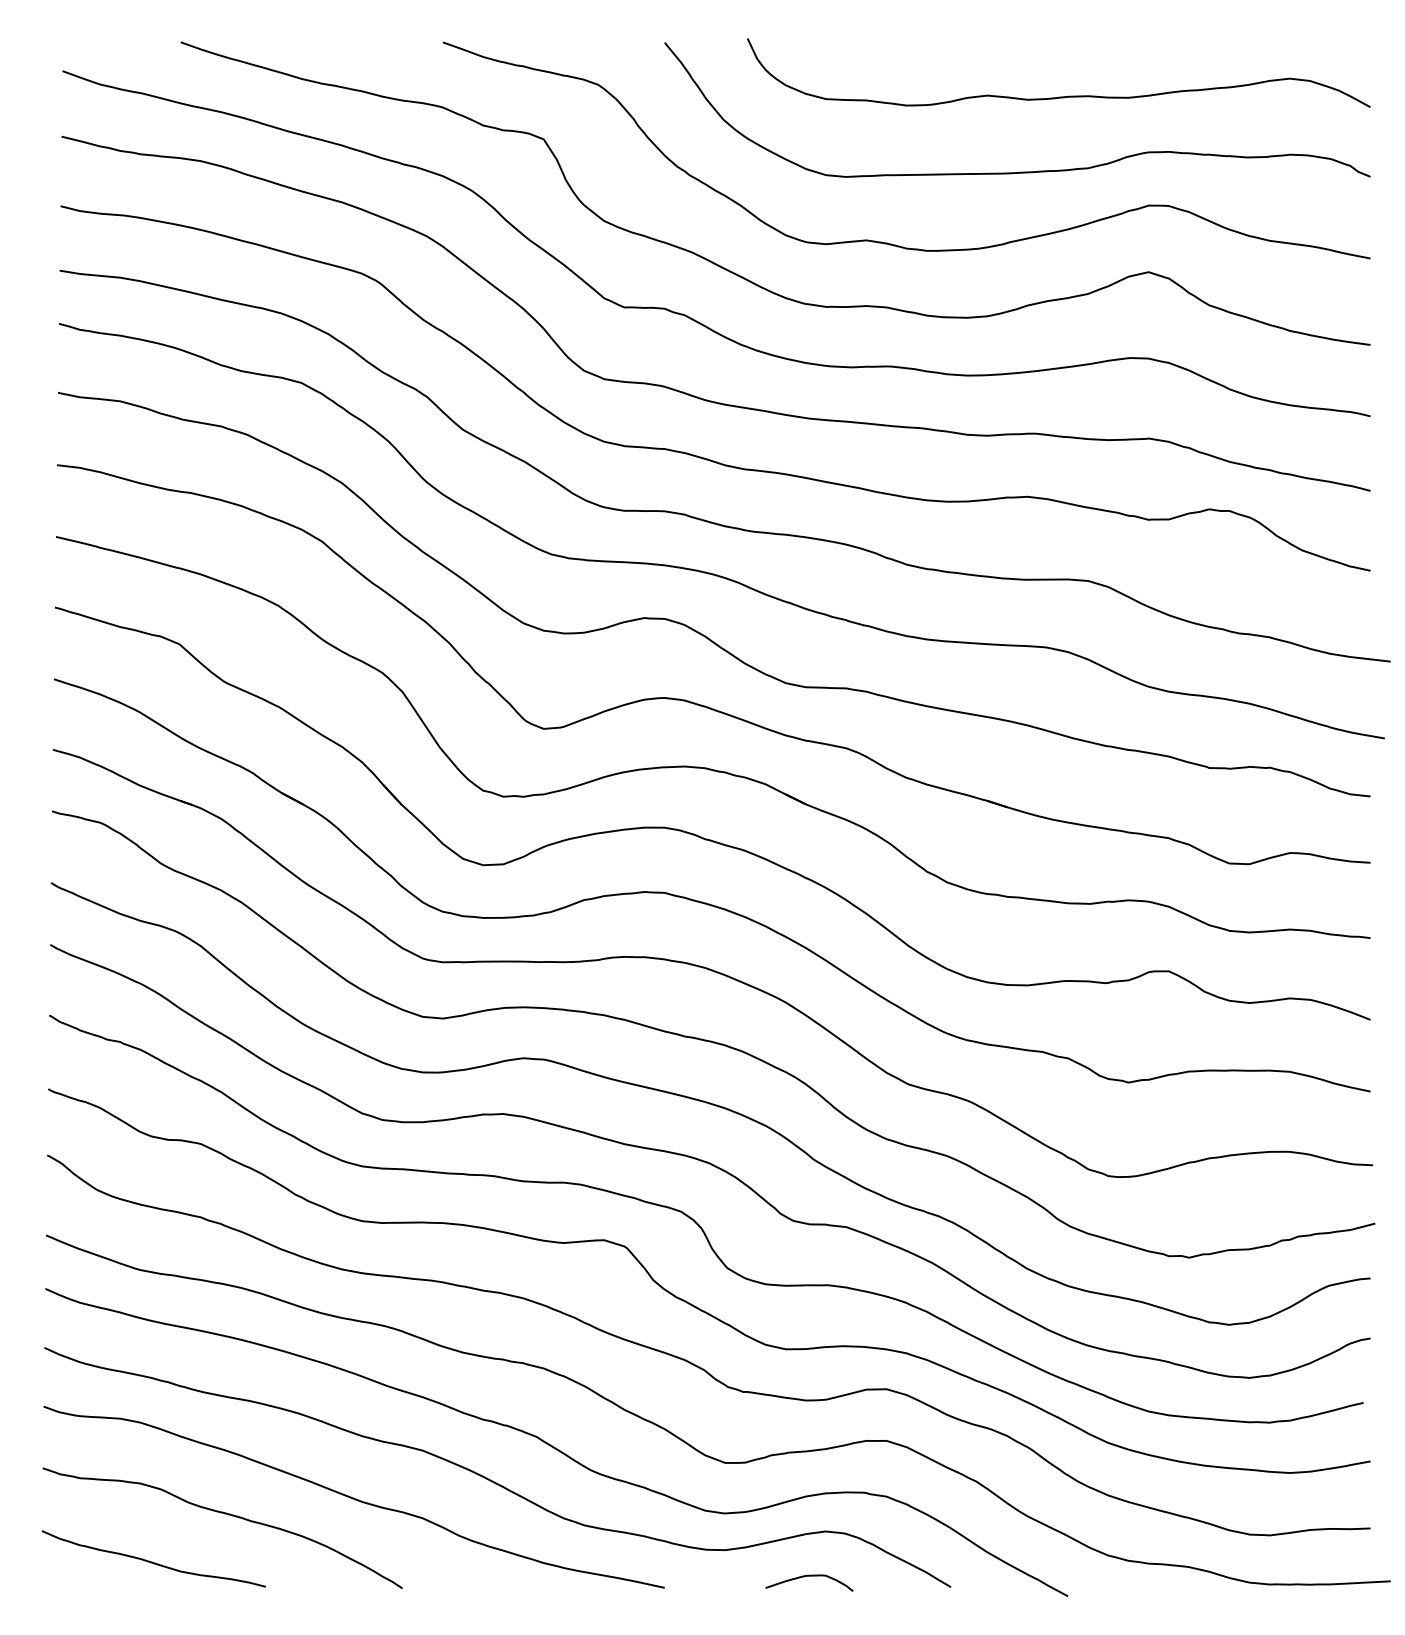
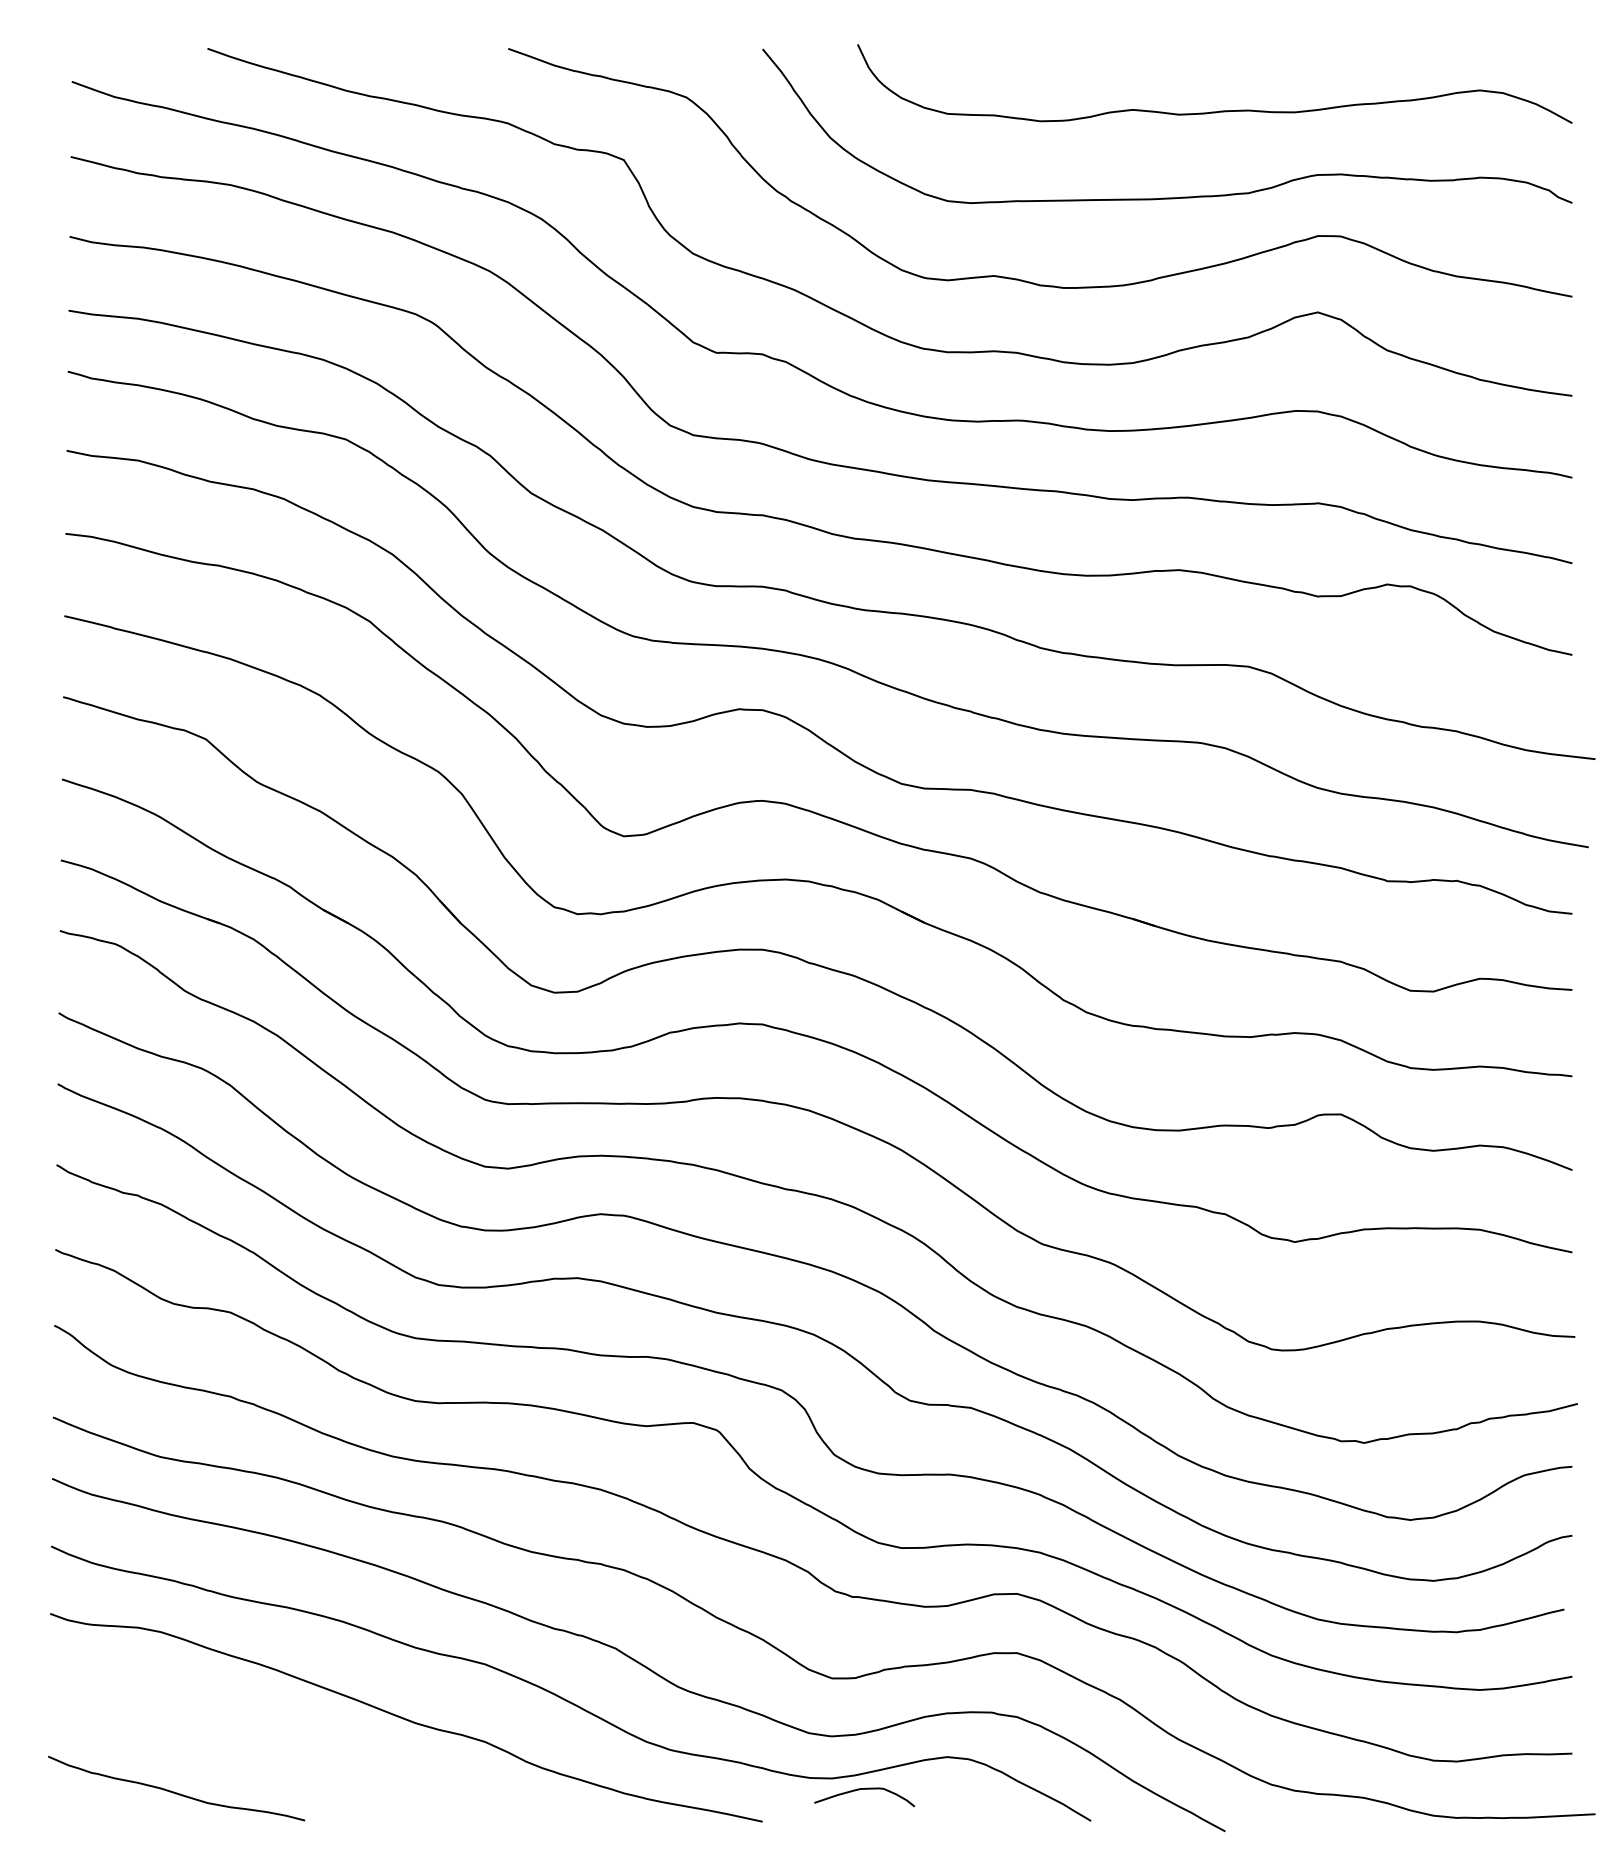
curve: (225, 1514) -> (258, 1737), removed
curve: (809, 1576) -> (864, 1789), moved

